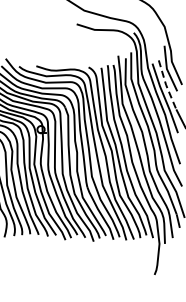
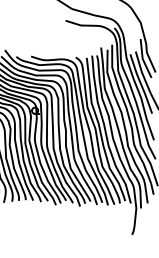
line: (166, 85) -> (142, 73), dashed -> solid

